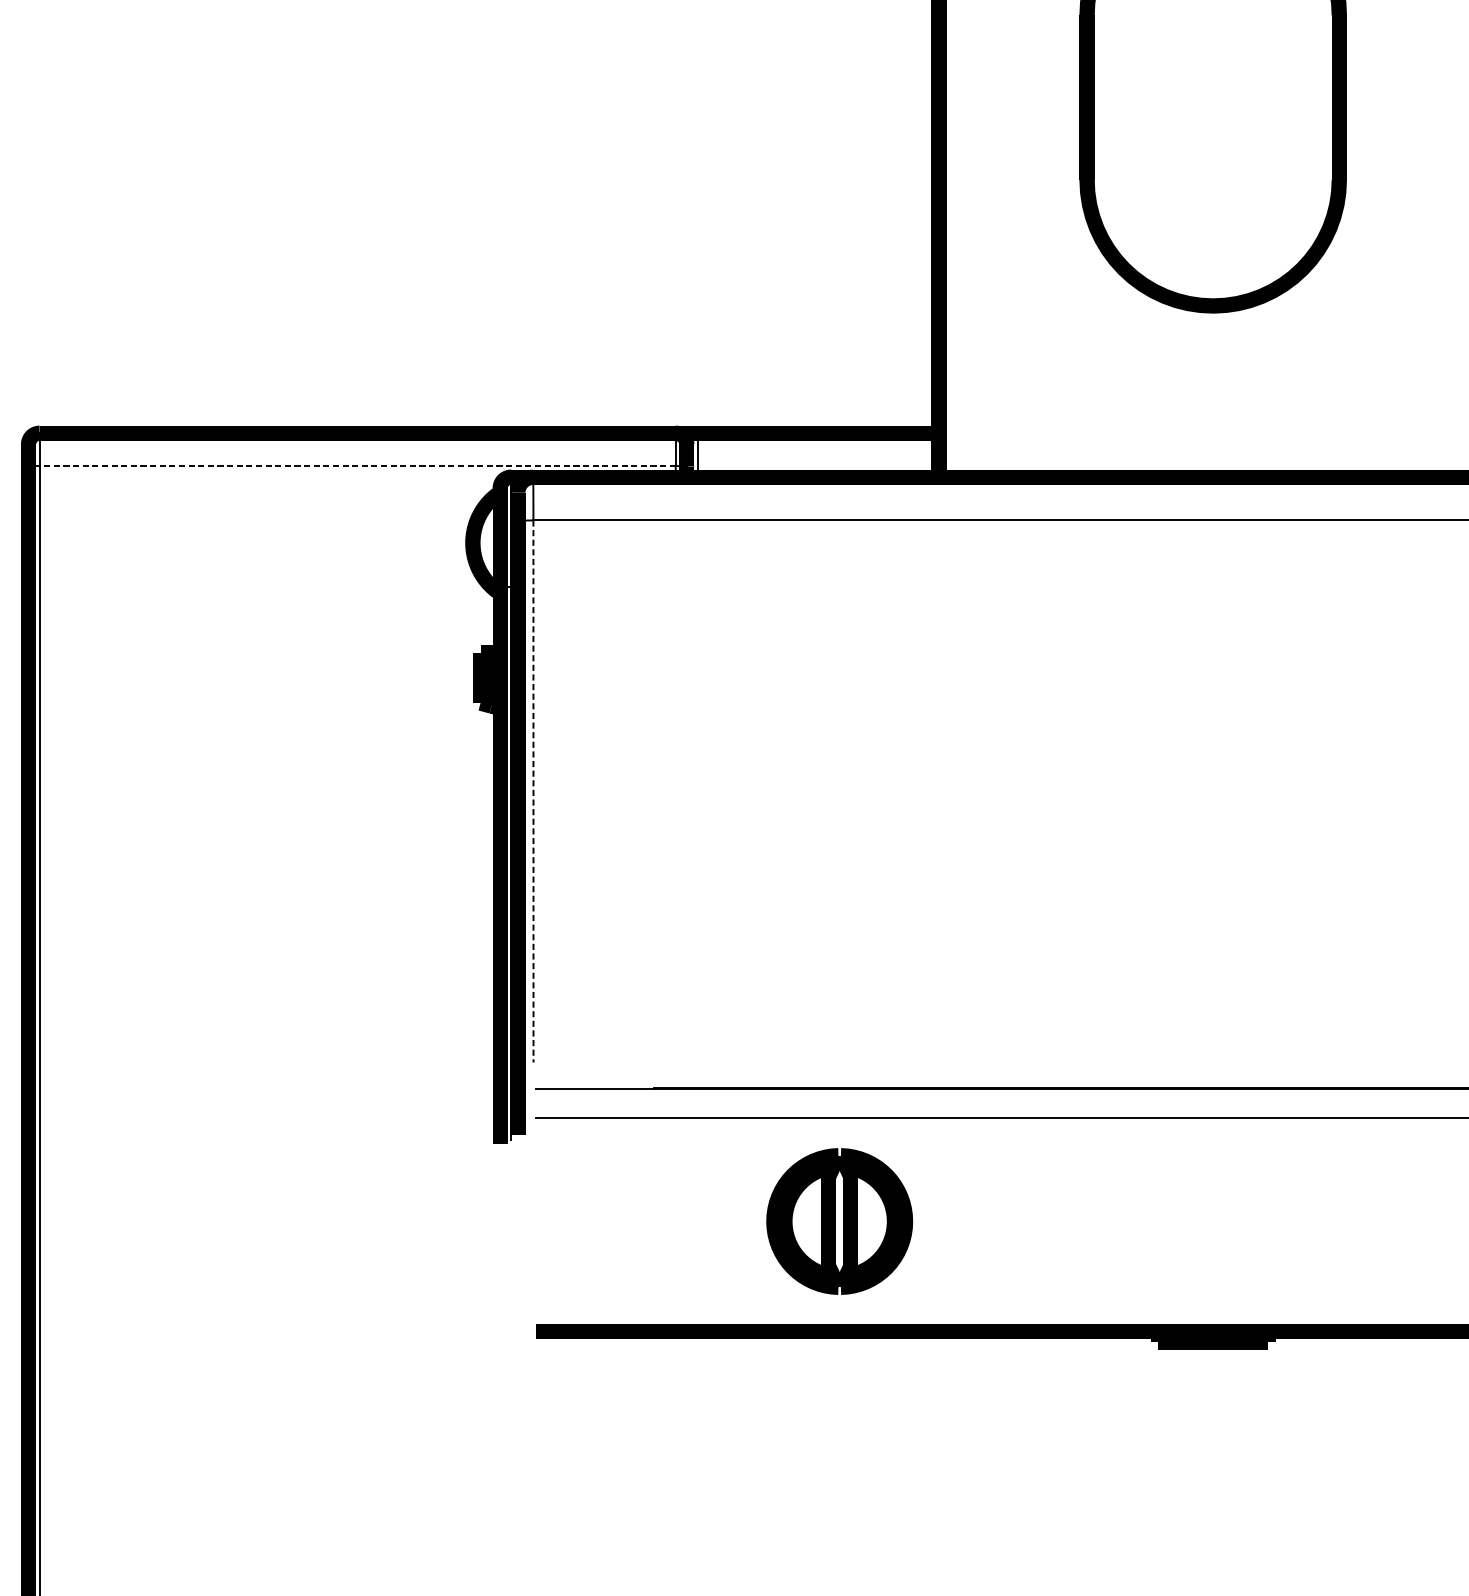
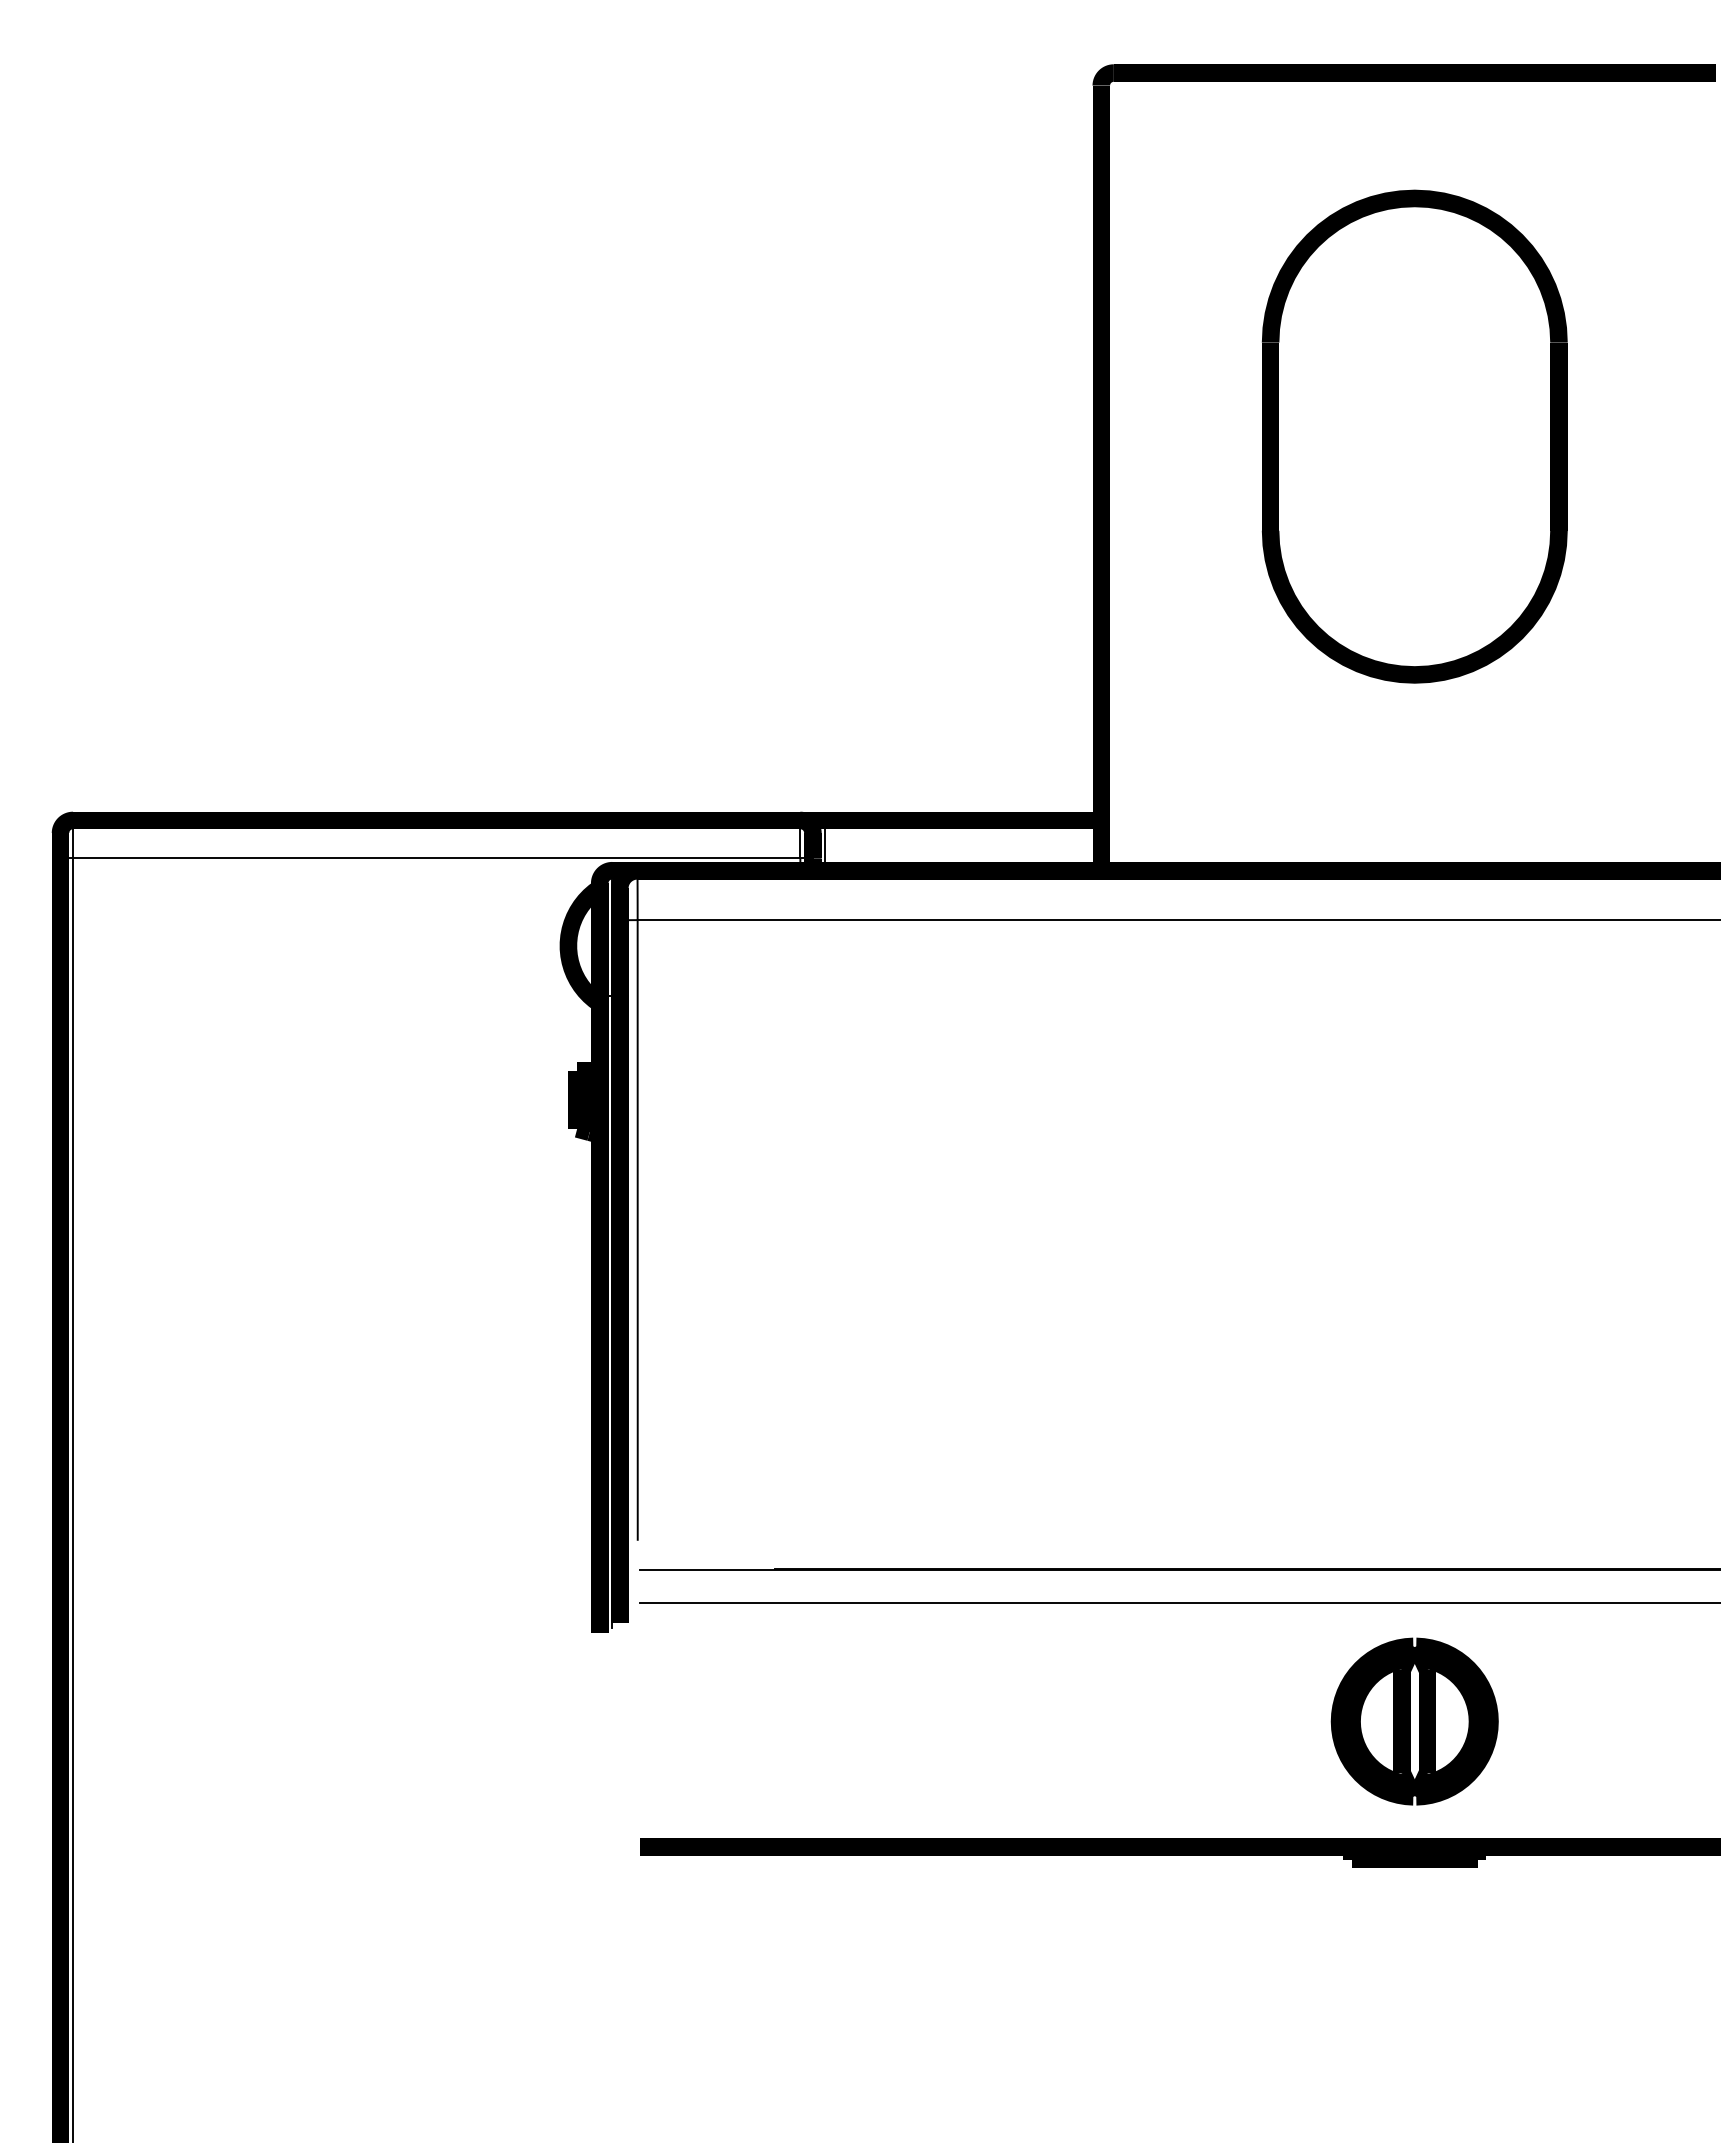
line: (357, 466) -> (436, 858), dashed -> solid
line: (533, 791) -> (637, 1229), dashed -> solid
part: (839, 1221) -> (1414, 1721), moved

